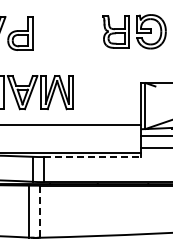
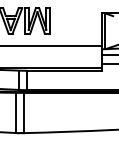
line: (92, 157) -> (64, 71), dashed -> solid
line: (39, 212) -> (23, 113), dashed -> solid

